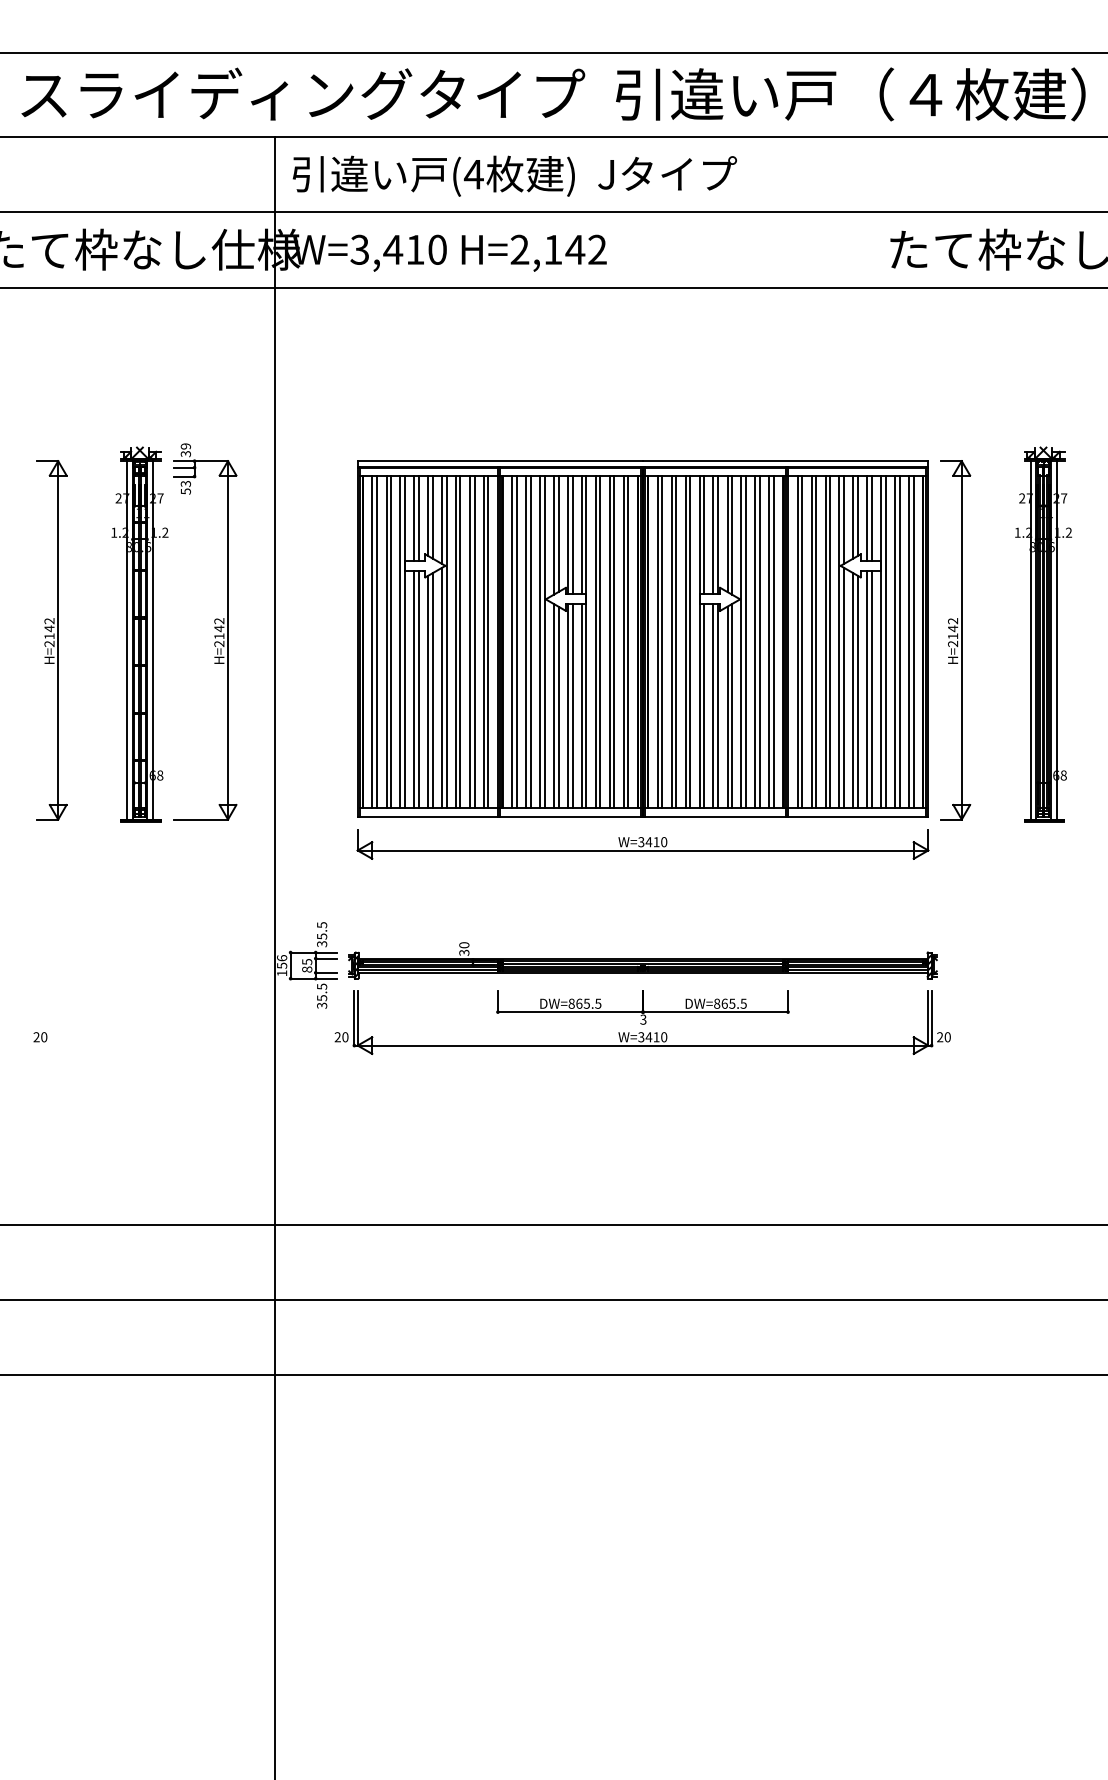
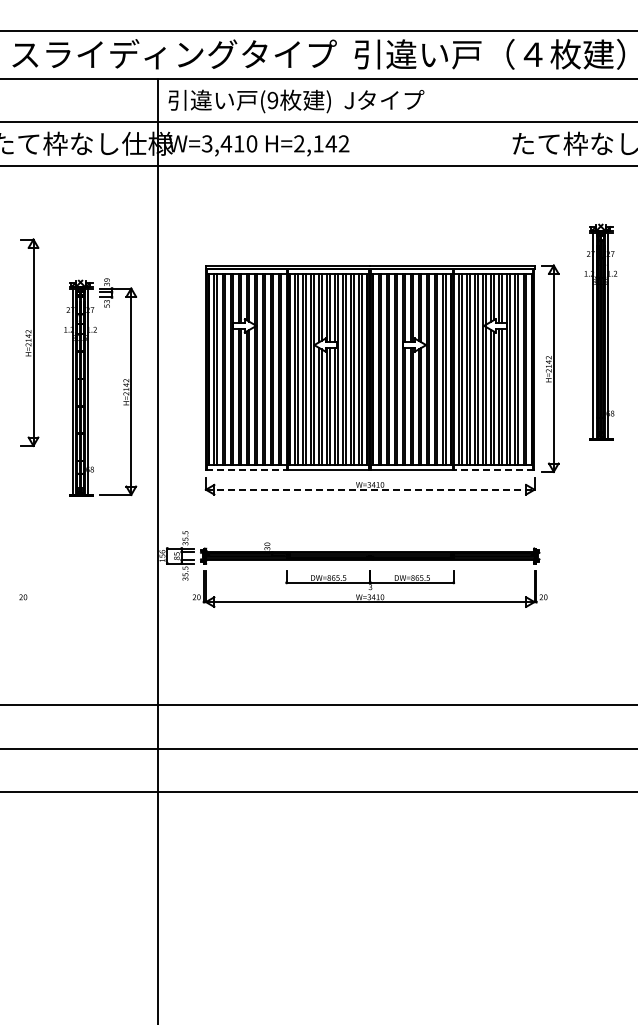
text: (473, 174) -> (272, 100), (4 -> (9
part: (153, 632) -> (88, 387), moved
part: (1042, 632) -> (600, 331), moved
part: (51, 639) -> (29, 342), moved
line: (428, 817) -> (246, 470), solid -> dashed
line: (857, 817) -> (493, 470), solid -> dashed
line: (643, 850) -> (370, 489), solid -> dashed

